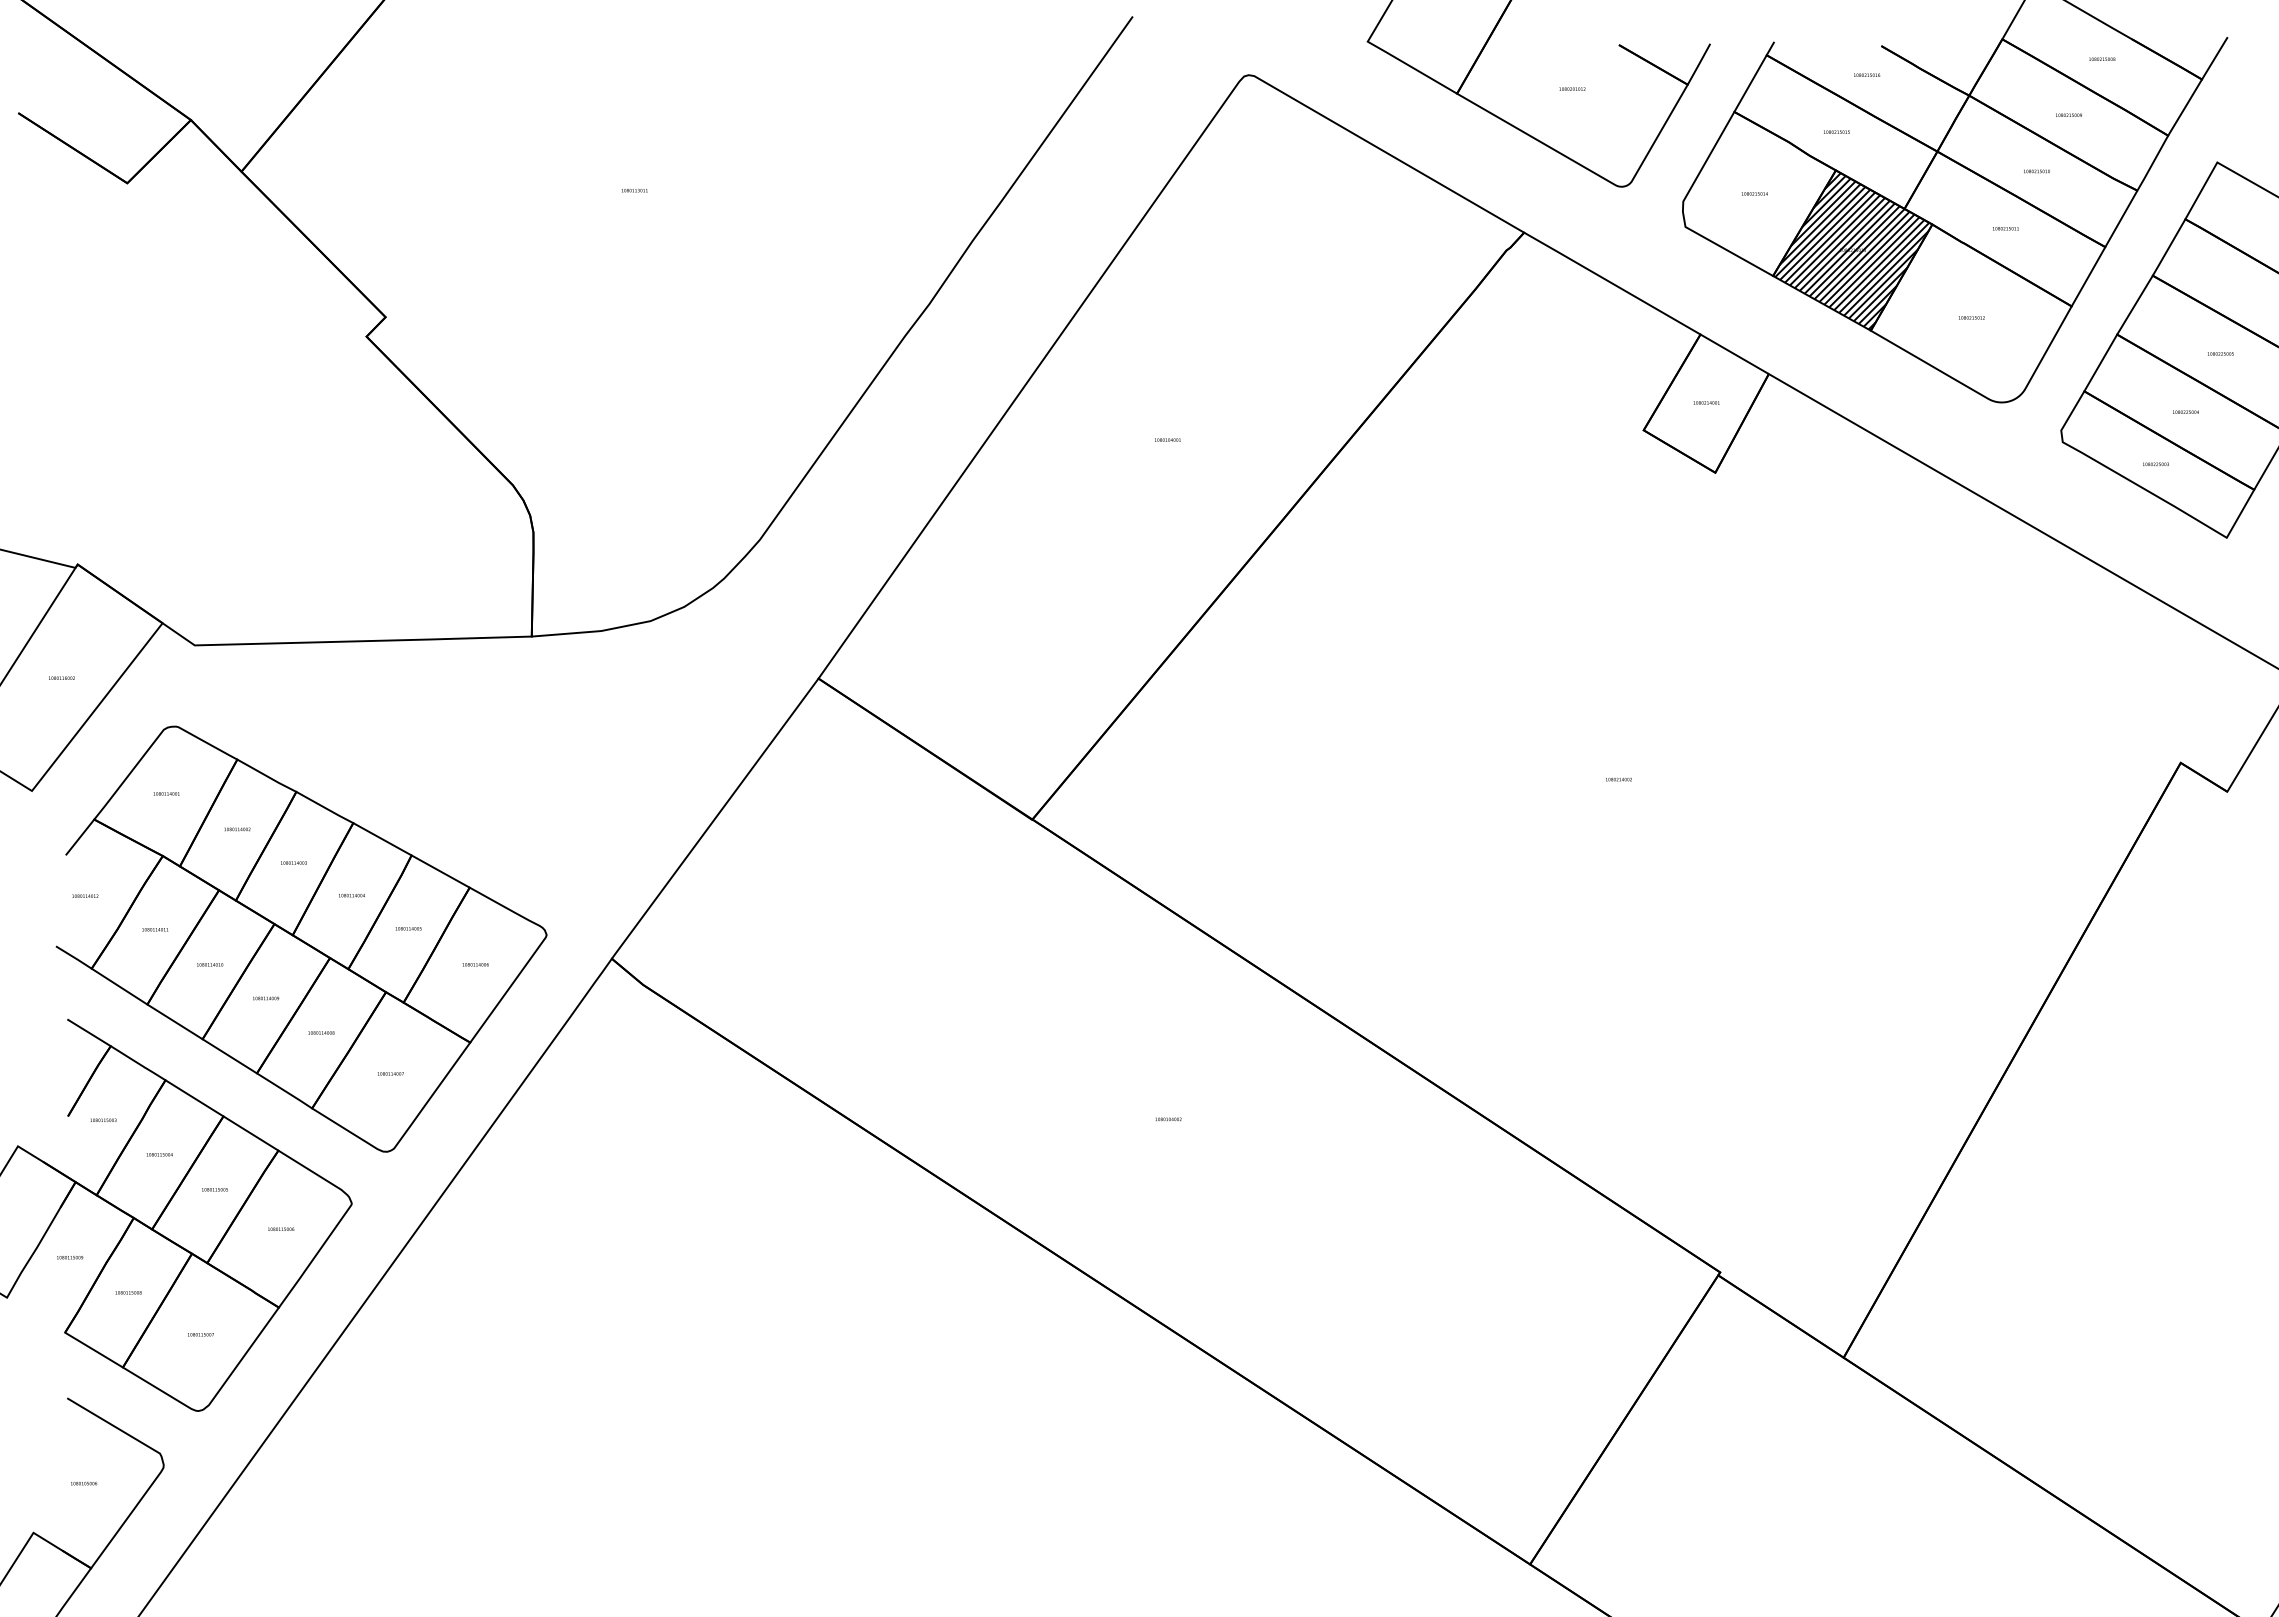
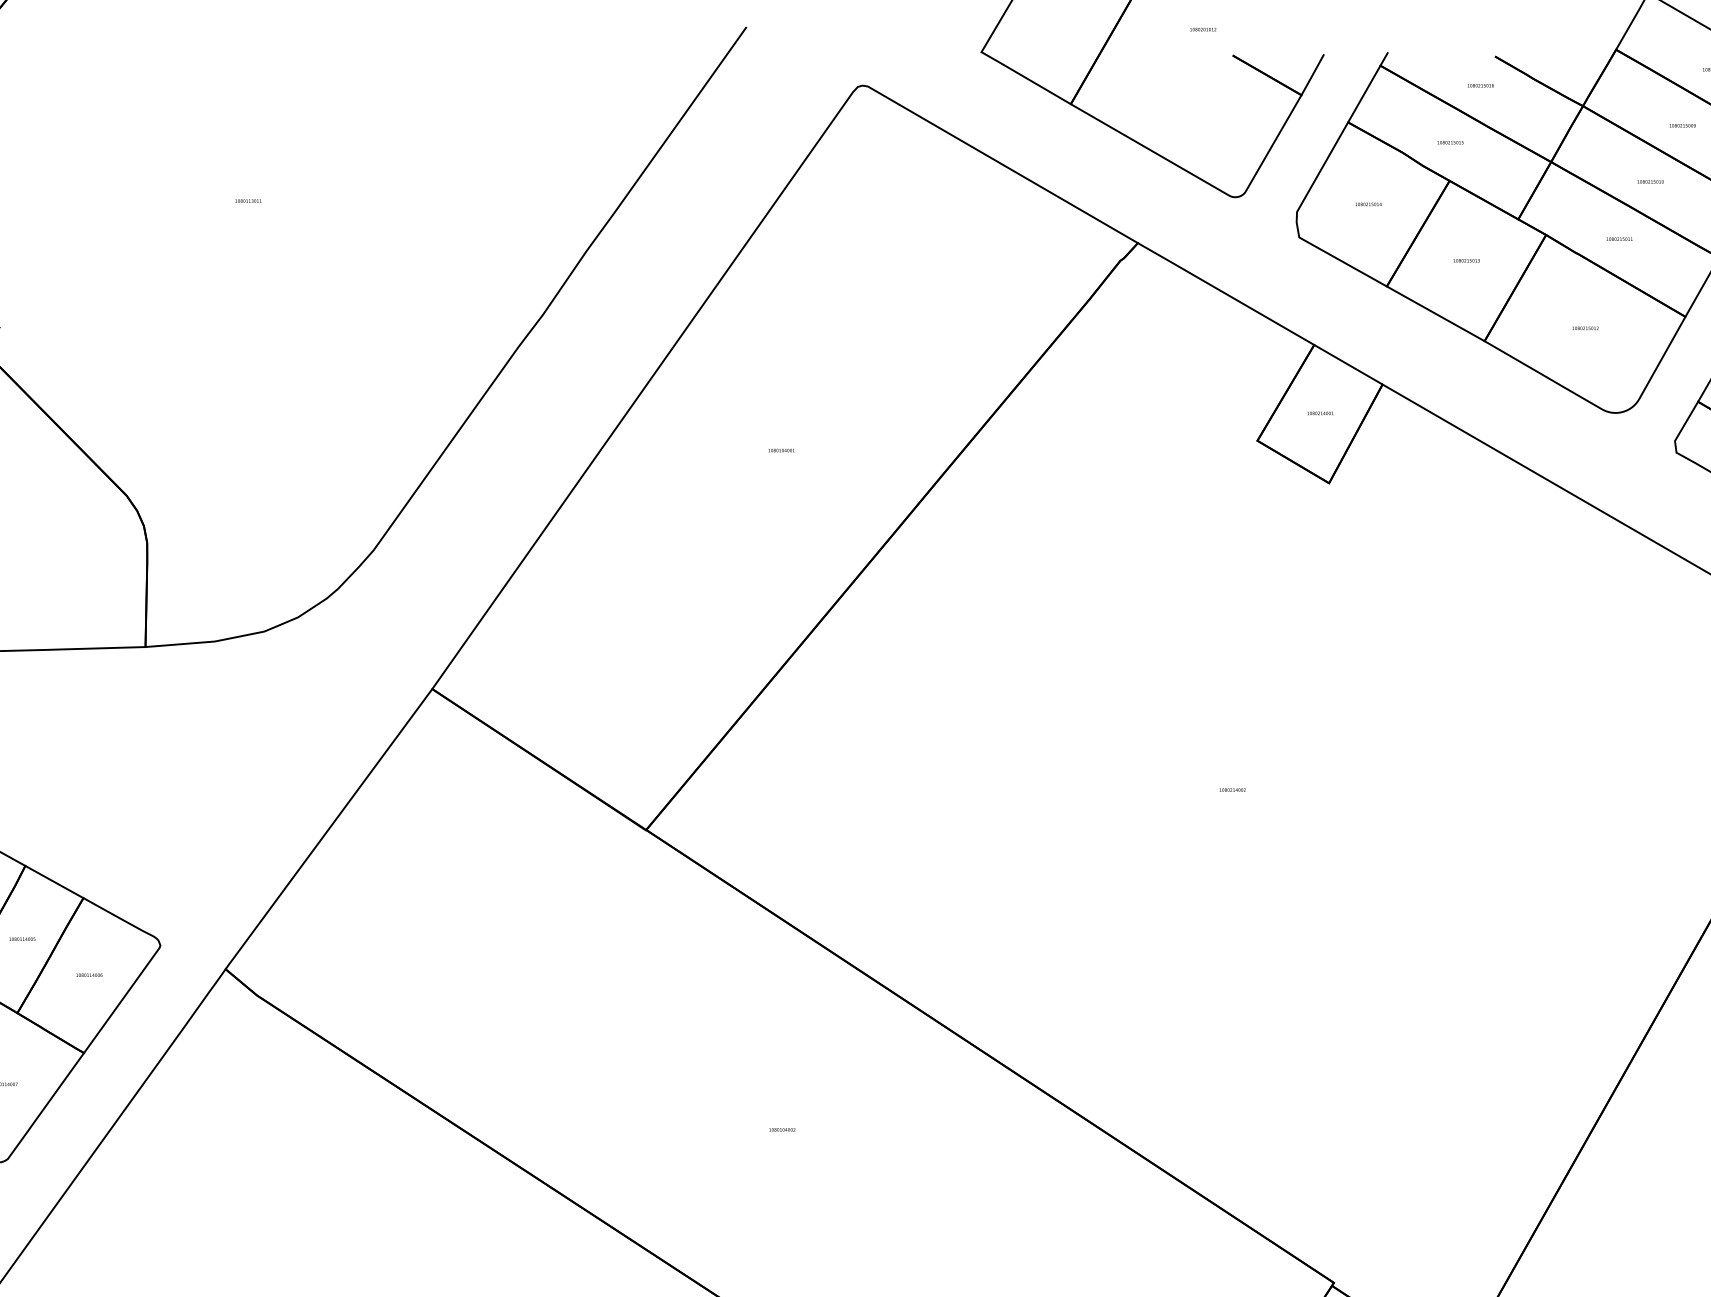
text: (1572, 88) -> (1203, 28), moved
hatch: (1852, 249) -> (1466, 259), removed

